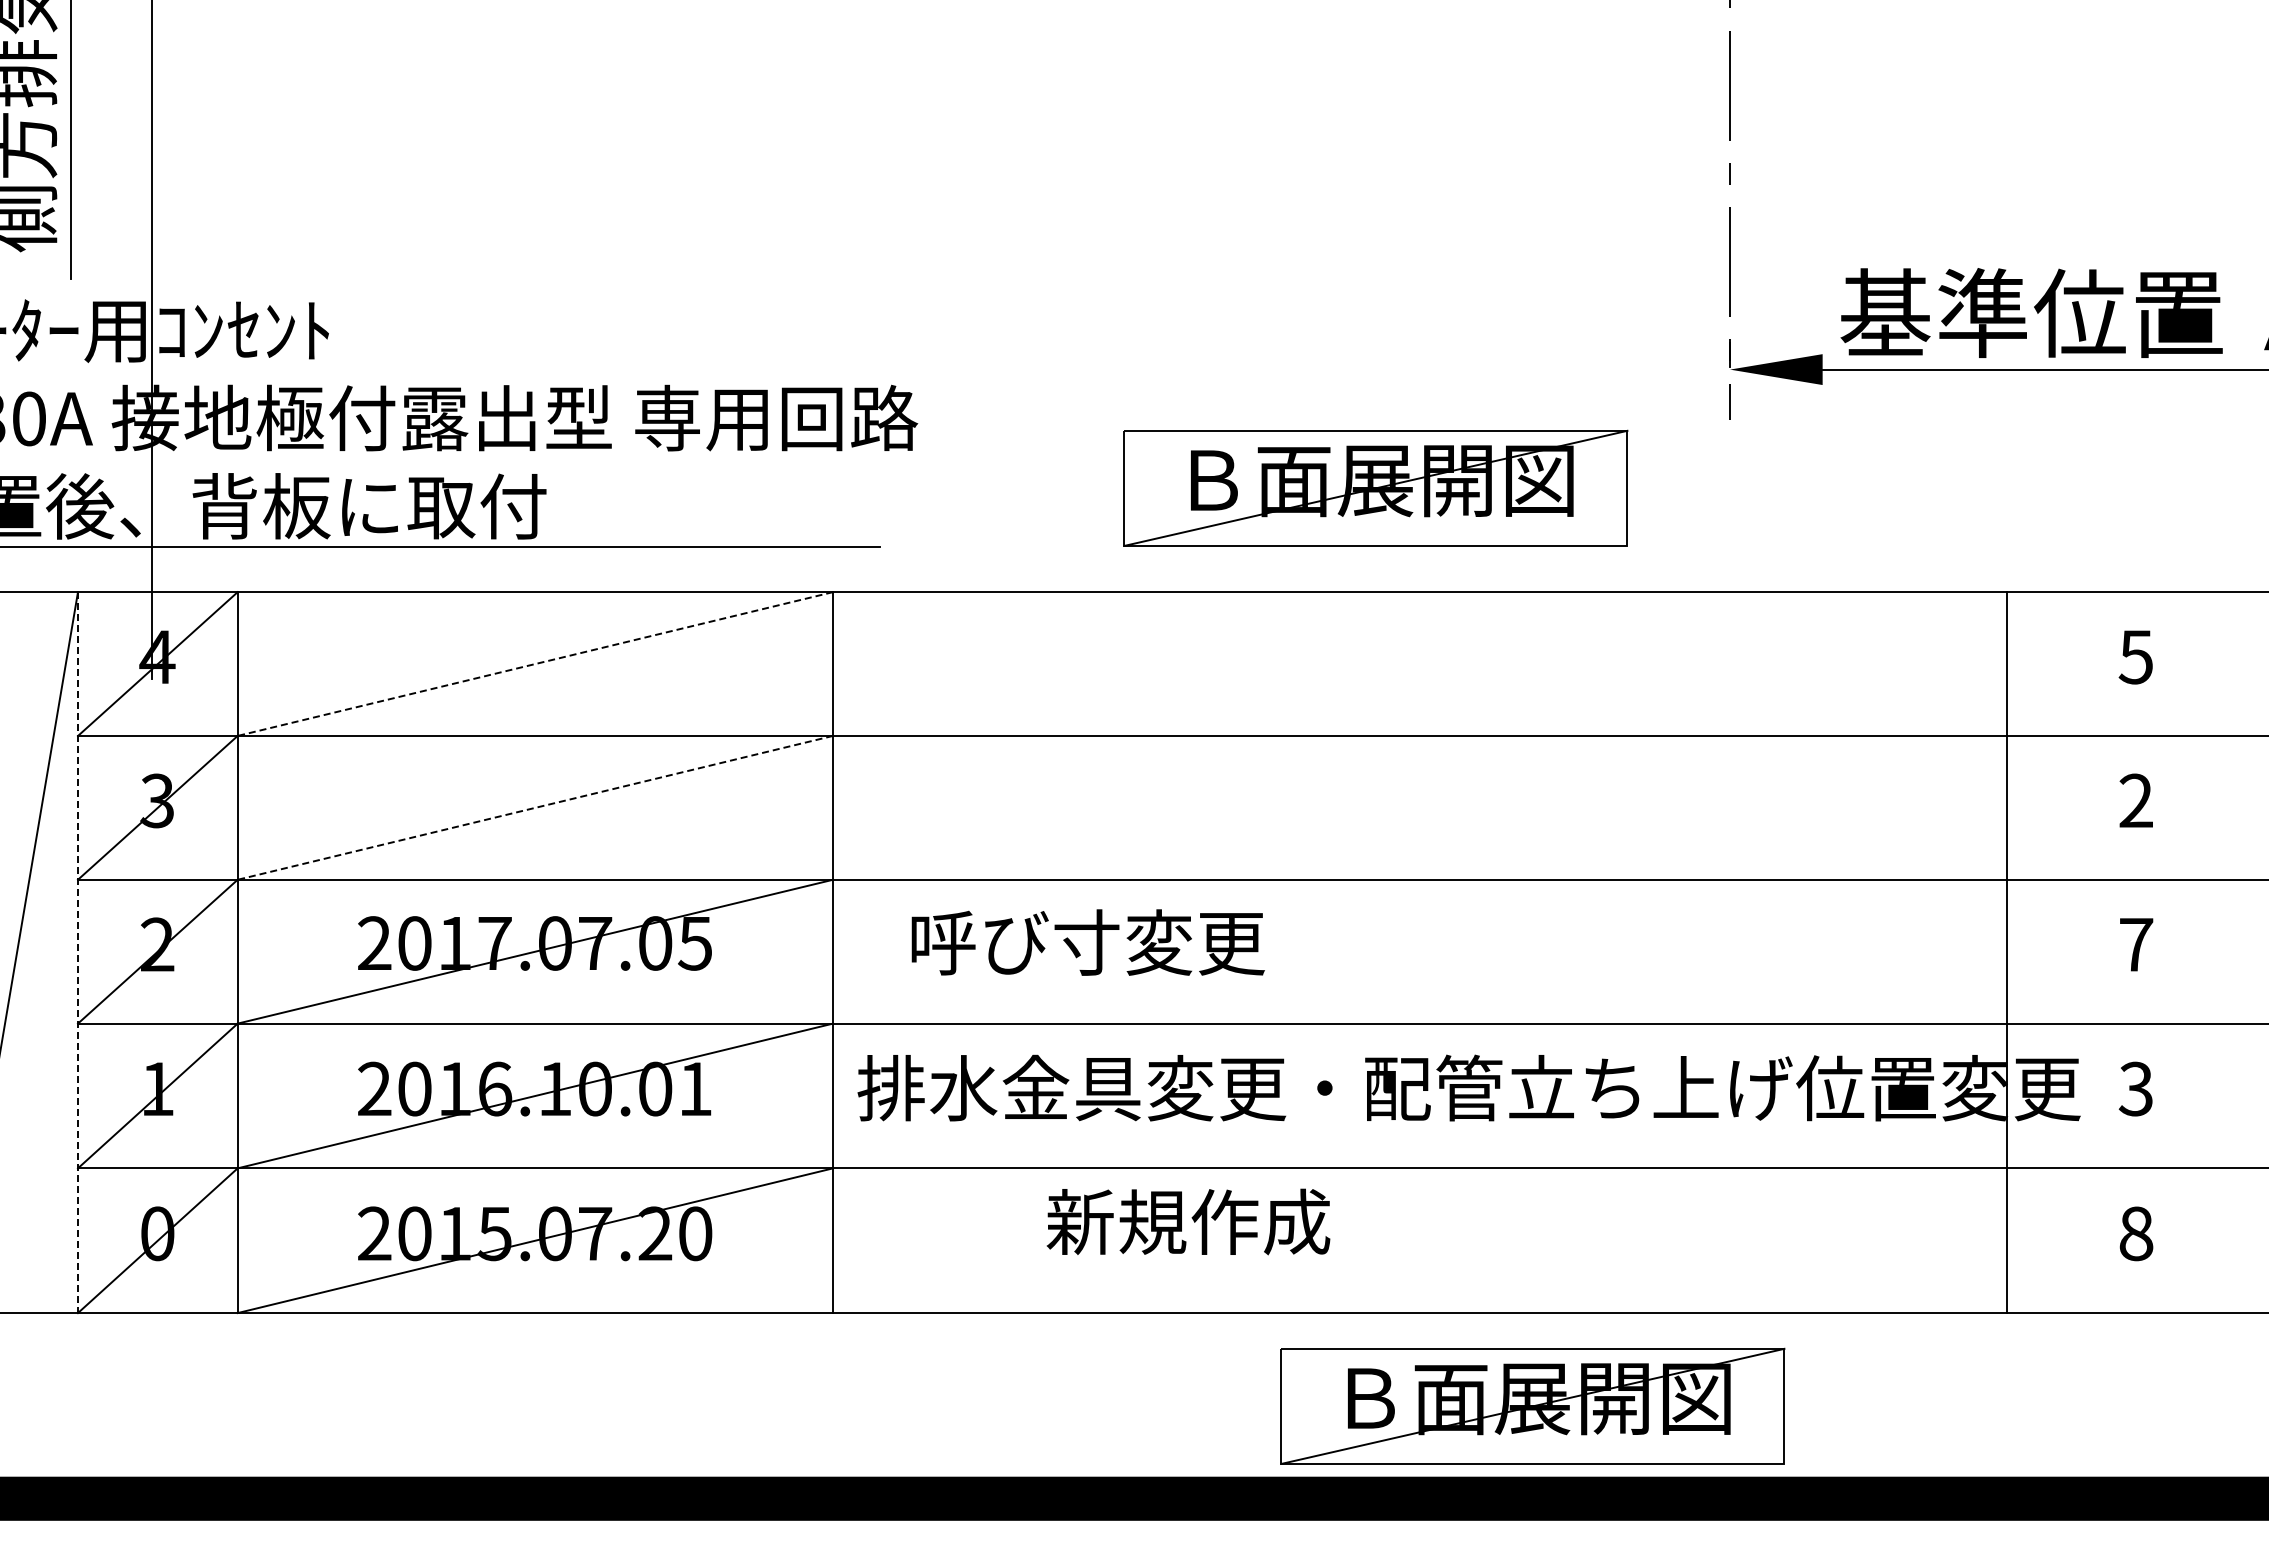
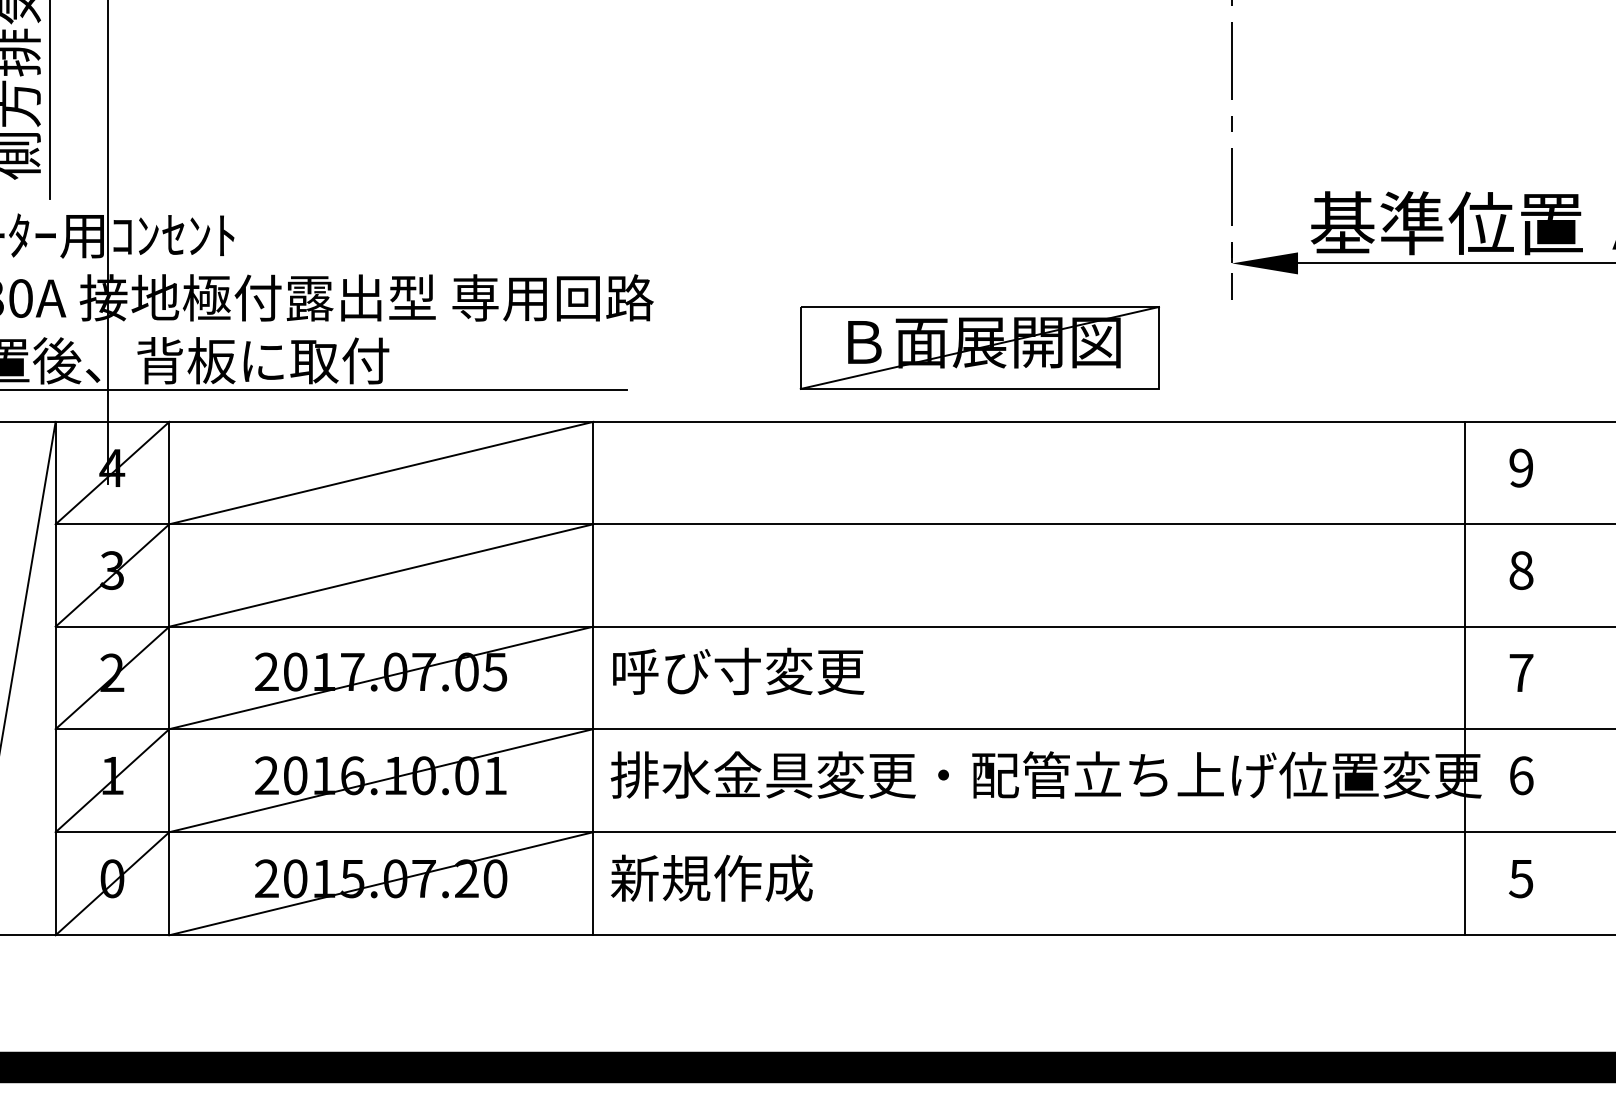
text: (2135, 656) -> (1520, 467), 5 -> 9
line: (534, 664) -> (380, 473), dashed -> solid
text: (2136, 800) -> (1521, 570), 2 -> 8
line: (534, 807) -> (380, 575), dashed -> solid
text: (1087, 942) -> (738, 671), moved
line: (2006, 952) -> (1464, 678), moved
line: (77, 953) -> (55, 679), dashed -> solid
text: (2135, 1088) -> (1520, 775), 3 -> 6
text: (1188, 1221) -> (711, 877), moved
text: (2135, 1233) -> (1520, 878), 8 -> 5
part: (1532, 1405) -> (1091, 1001), removed

